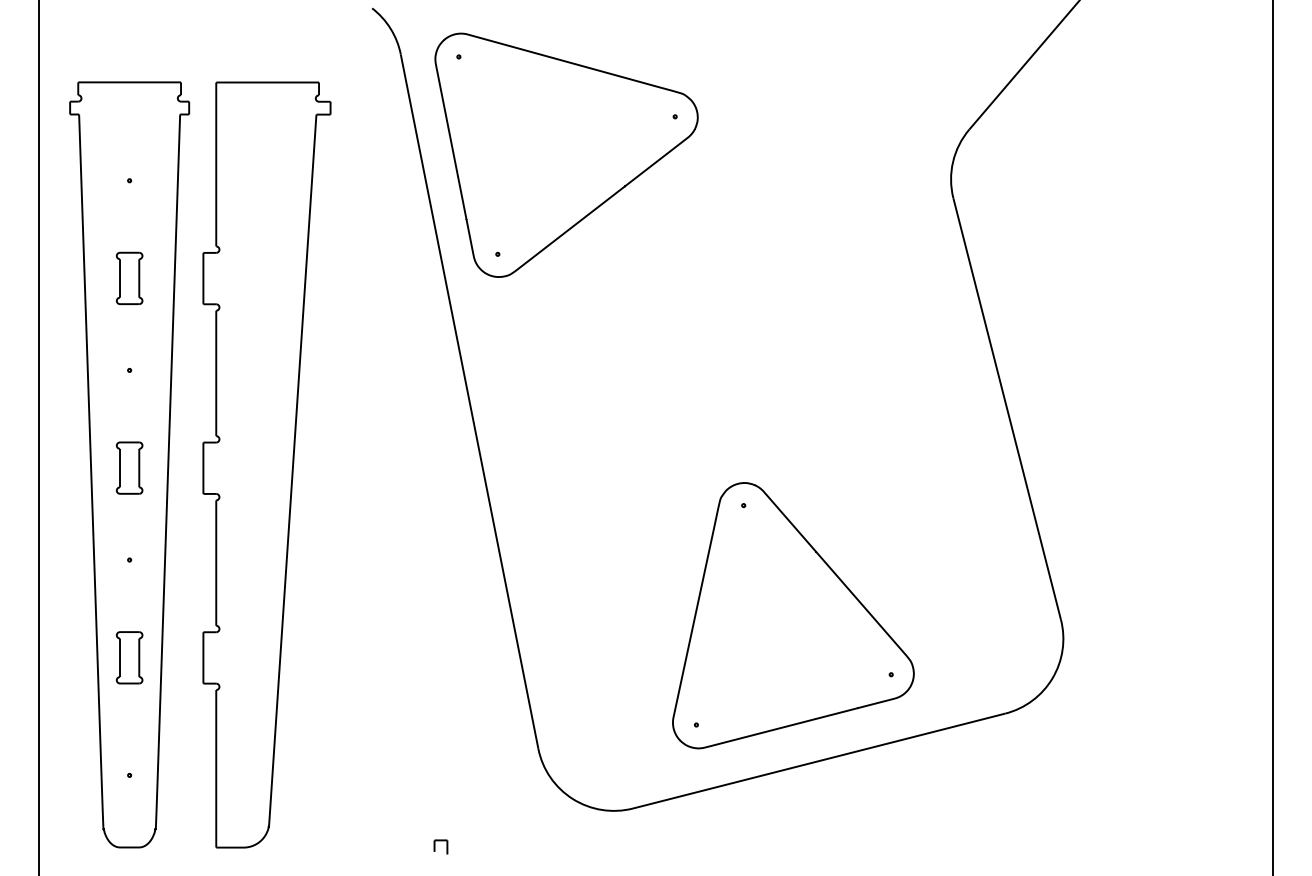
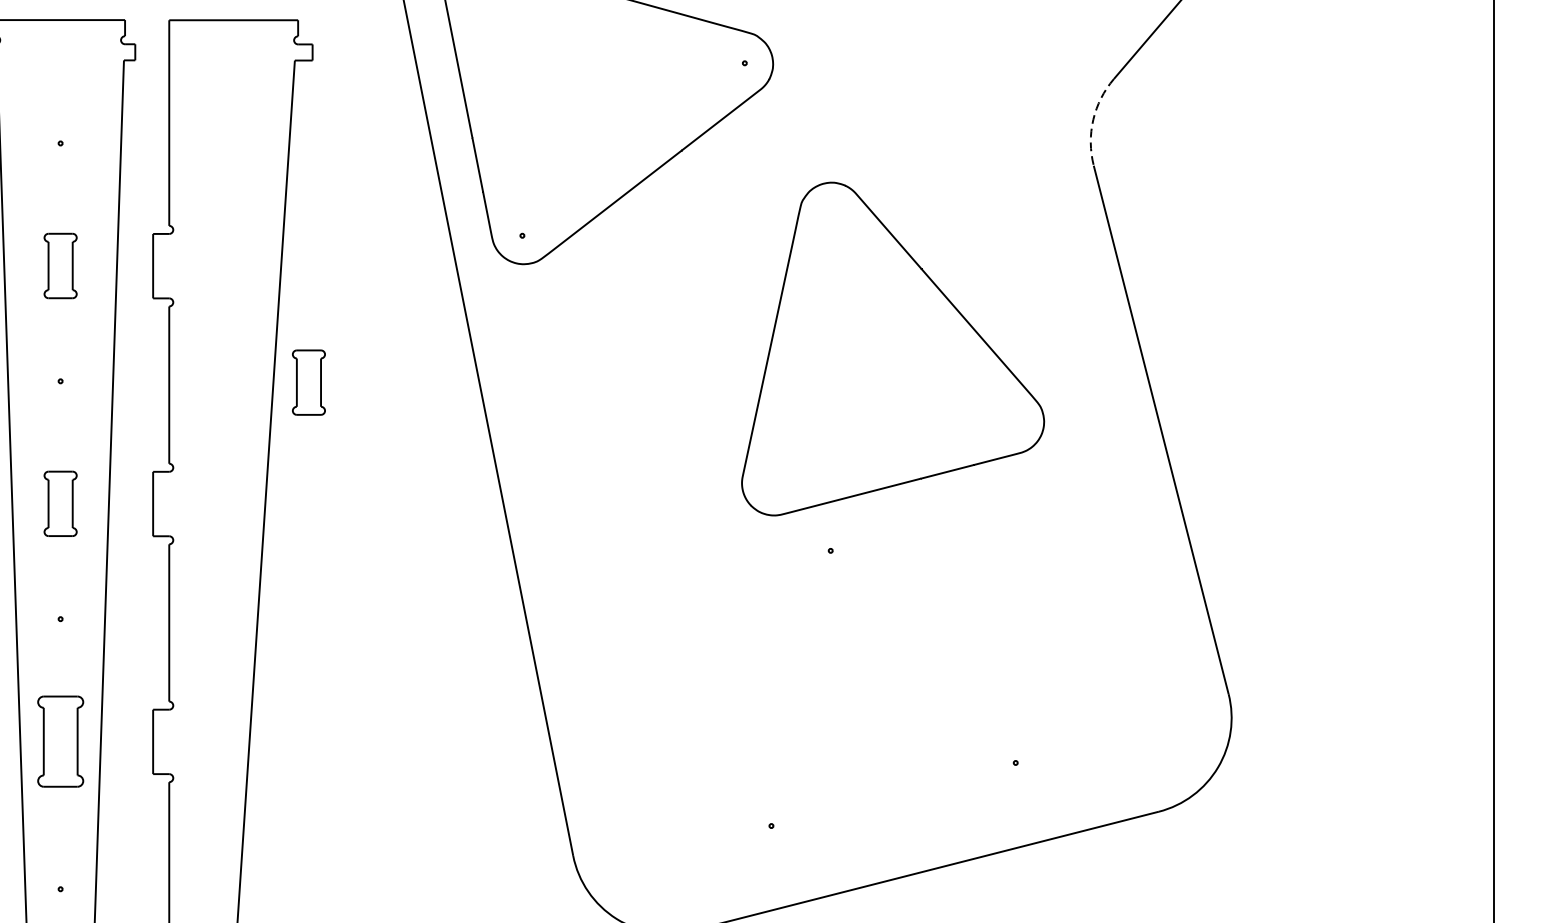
arc: (953, 161) -> (1093, 119), solid -> dashed
part: (327, 370) -> (308, 381), added
part: (793, 615) -> (893, 348), moved
part: (129, 657) -> (60, 741), size x1.4

